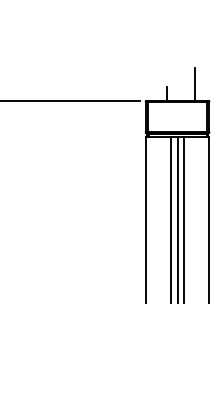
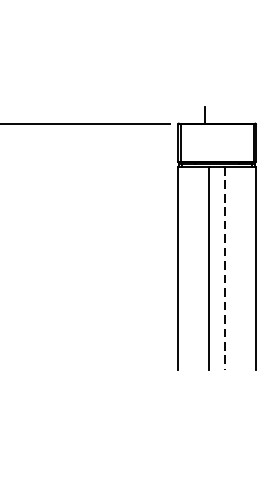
line: (195, 84) -> (238, 103), removed
line: (177, 219) -> (216, 268), removed
line: (184, 220) -> (225, 269), solid -> dashed

